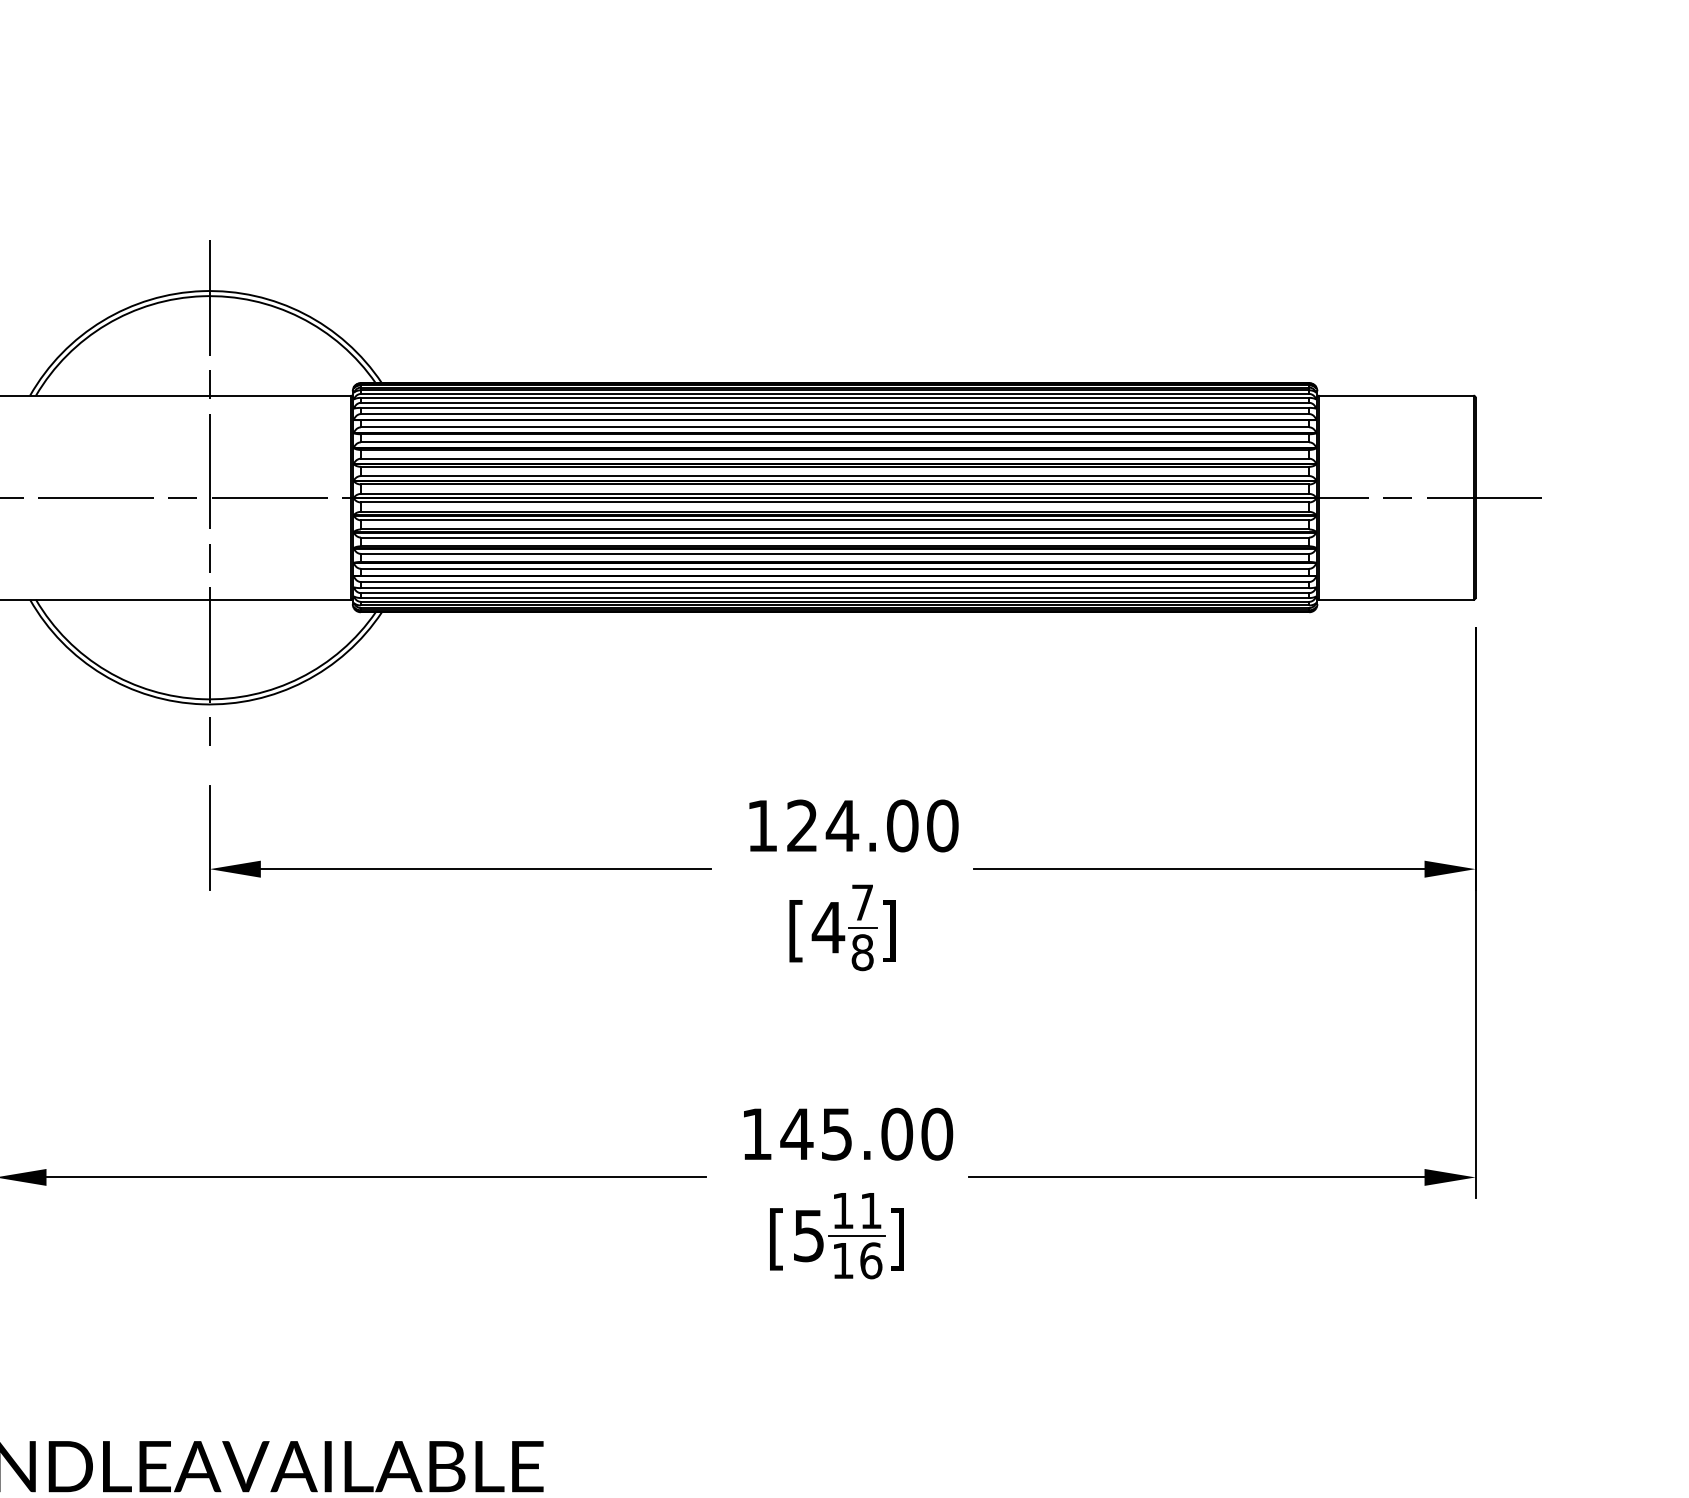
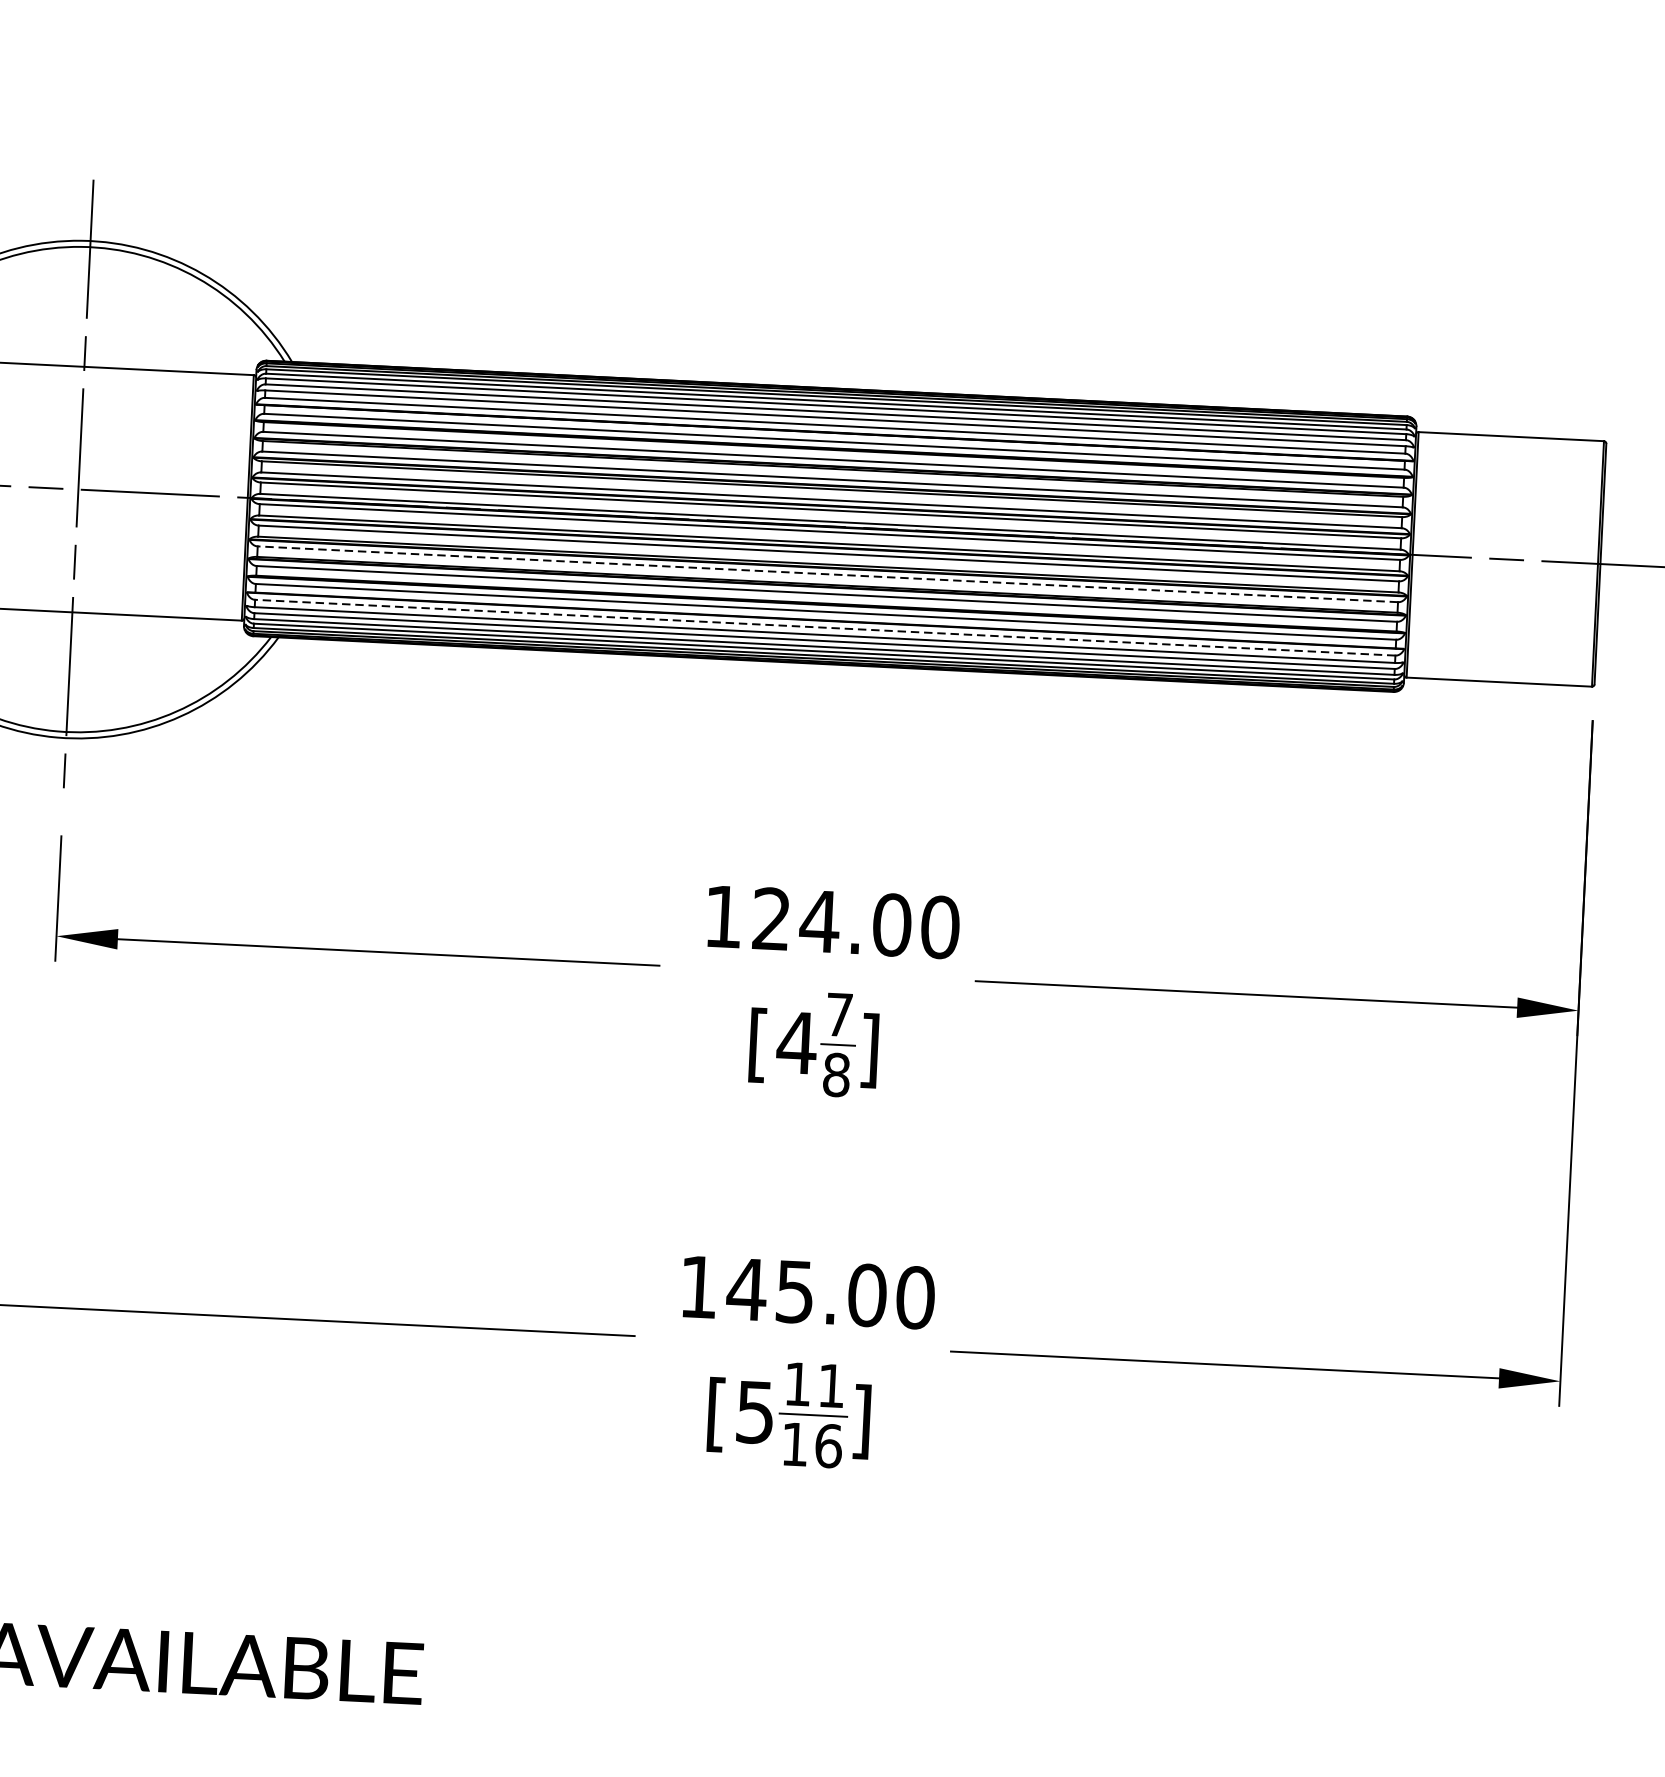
line: (834, 537) -> (827, 574), solid -> dashed
line: (834, 582) -> (824, 628), solid -> dashed

